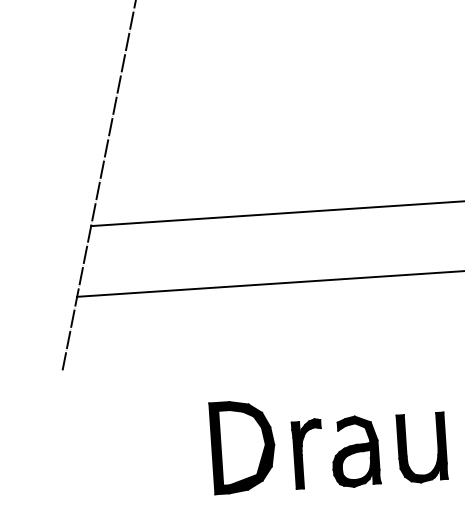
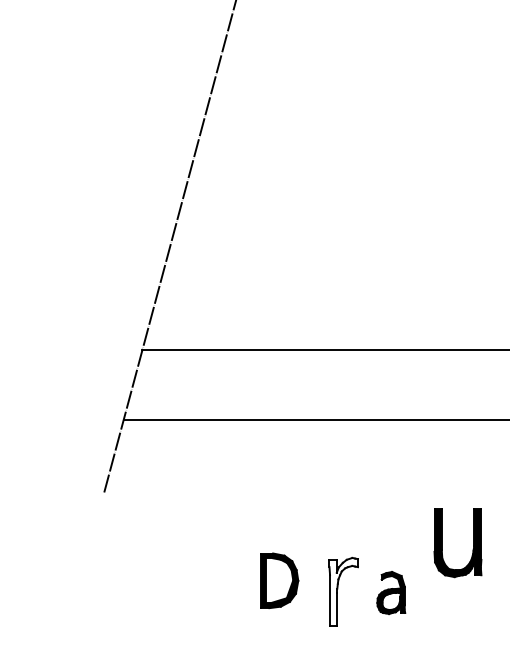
part: (243, 446) -> (279, 580), size x0.6
part: (406, 449) -> (442, 543), moved
part: (355, 451) -> (391, 592), size x0.6
fill: (307, 453) -> (343, 591), removed

